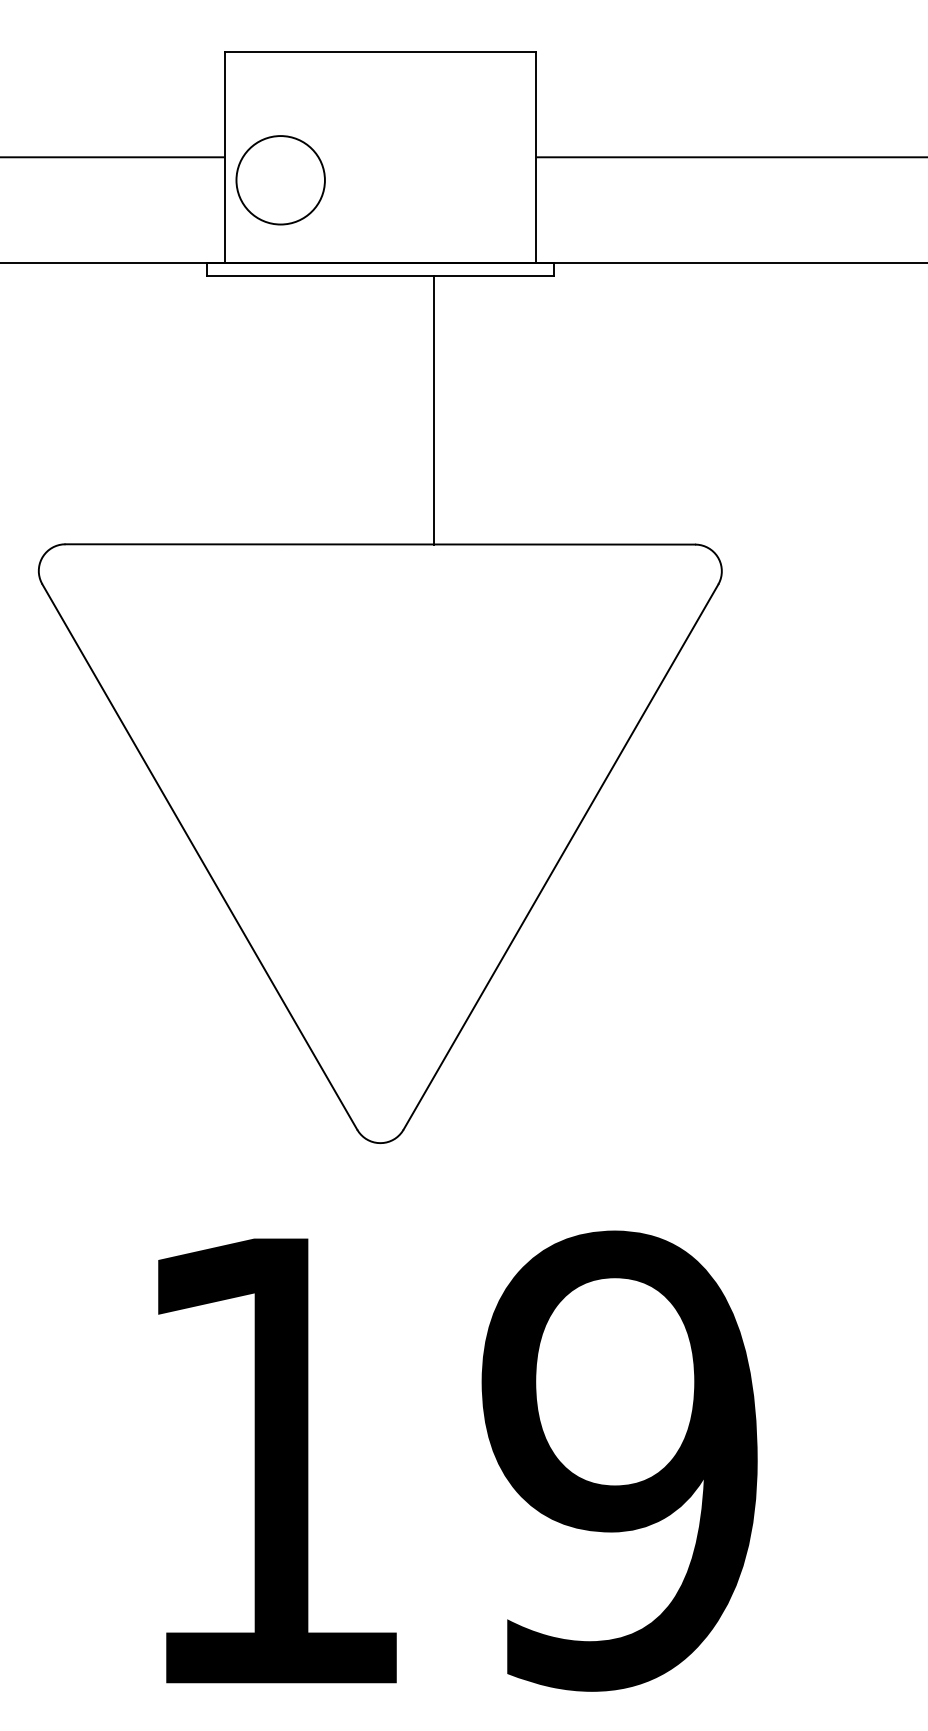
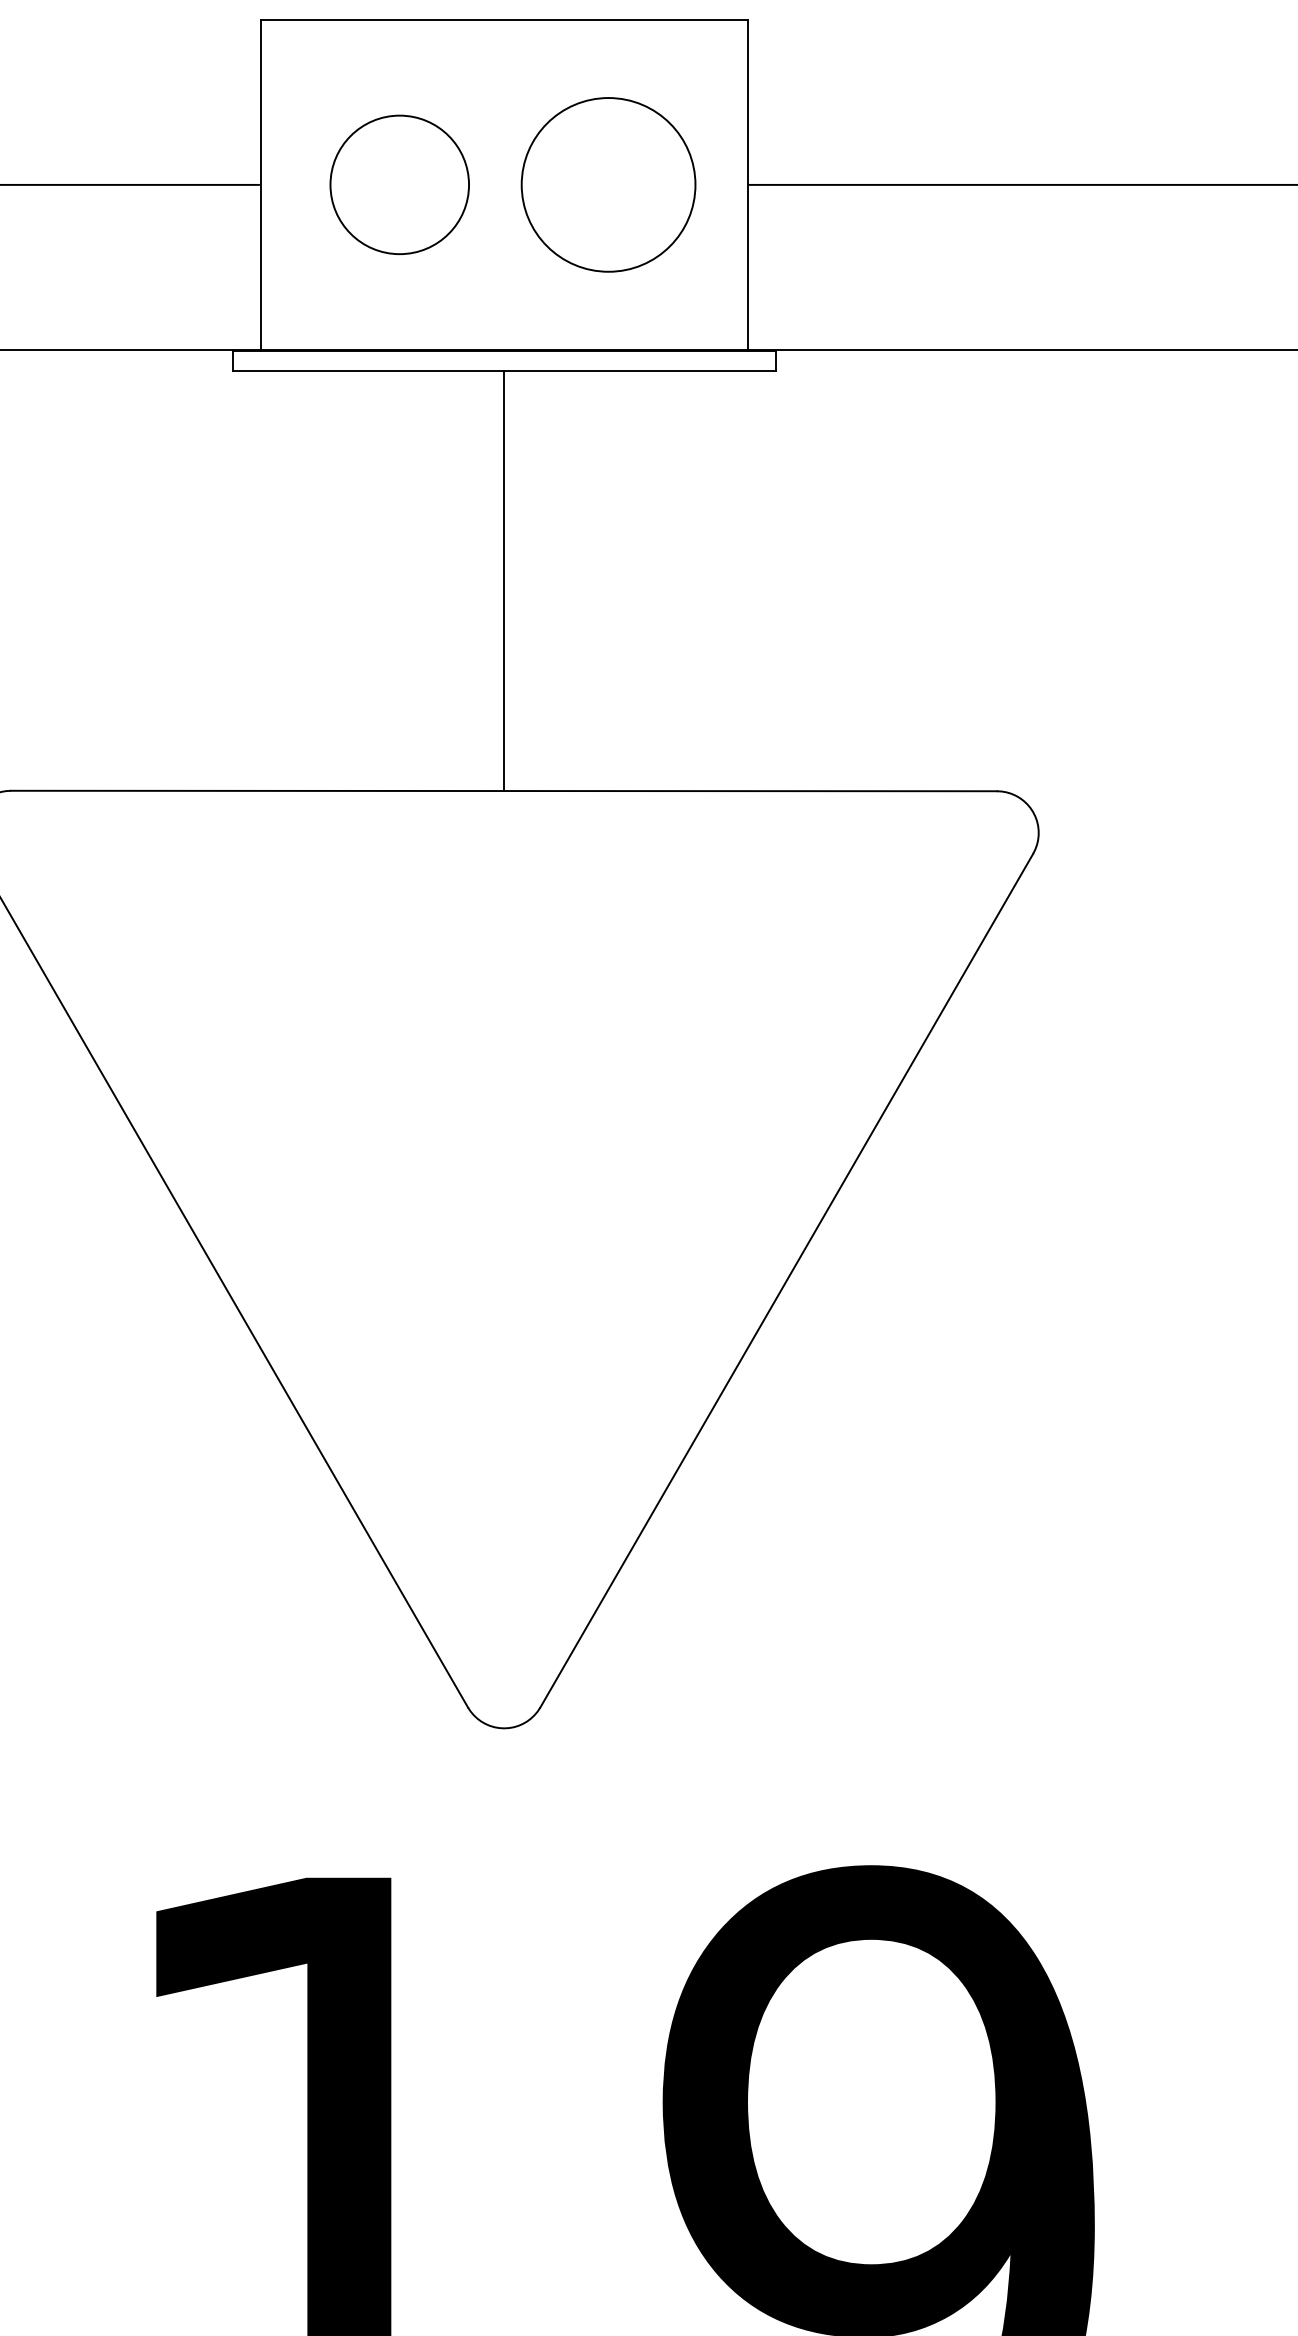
circle: (446, 156) -> (607, 183), added
circle: (280, 180) -> (399, 185), moved
line: (434, 410) -> (504, 581), moved

